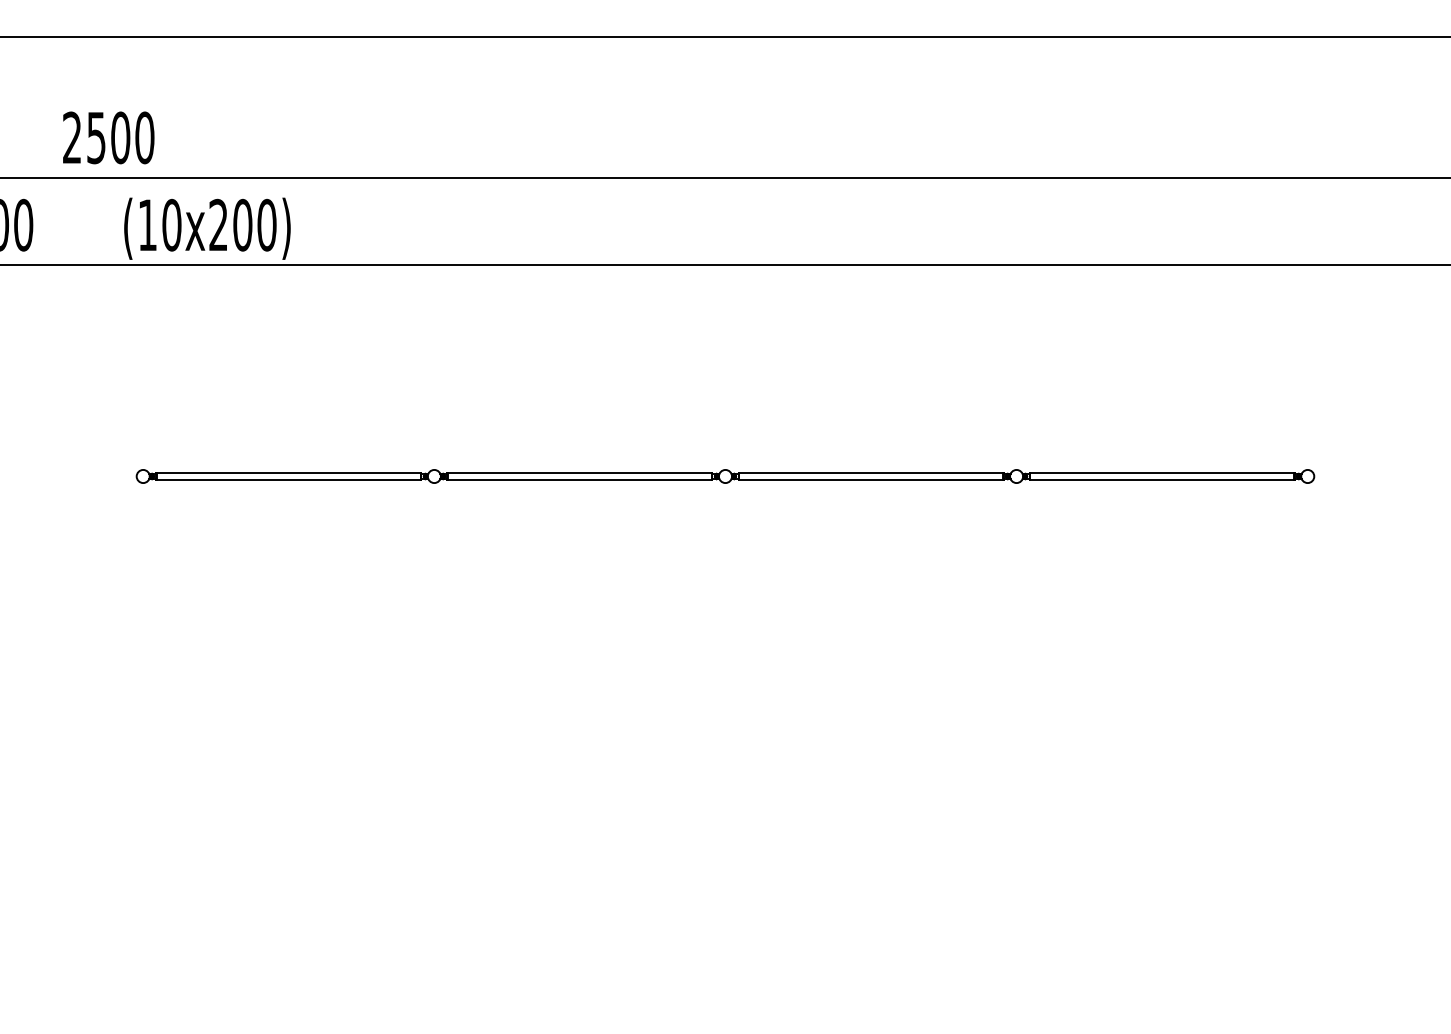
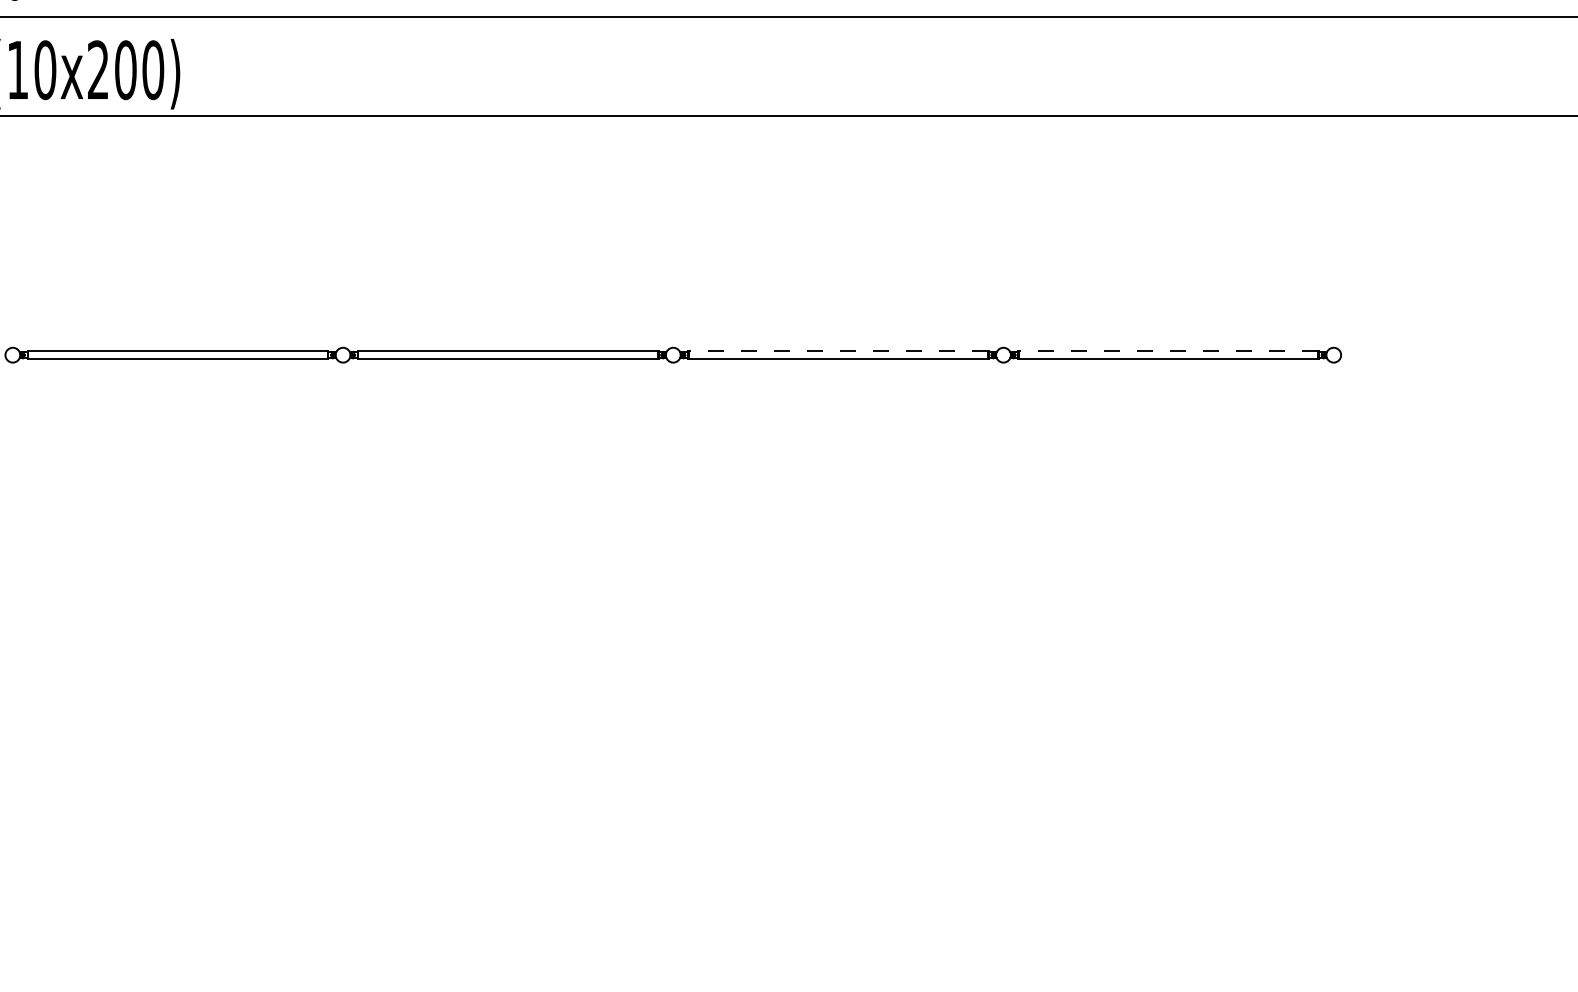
line: (870, 472) -> (837, 350), solid -> dashed
line: (1161, 472) -> (1167, 350), solid -> dashed

